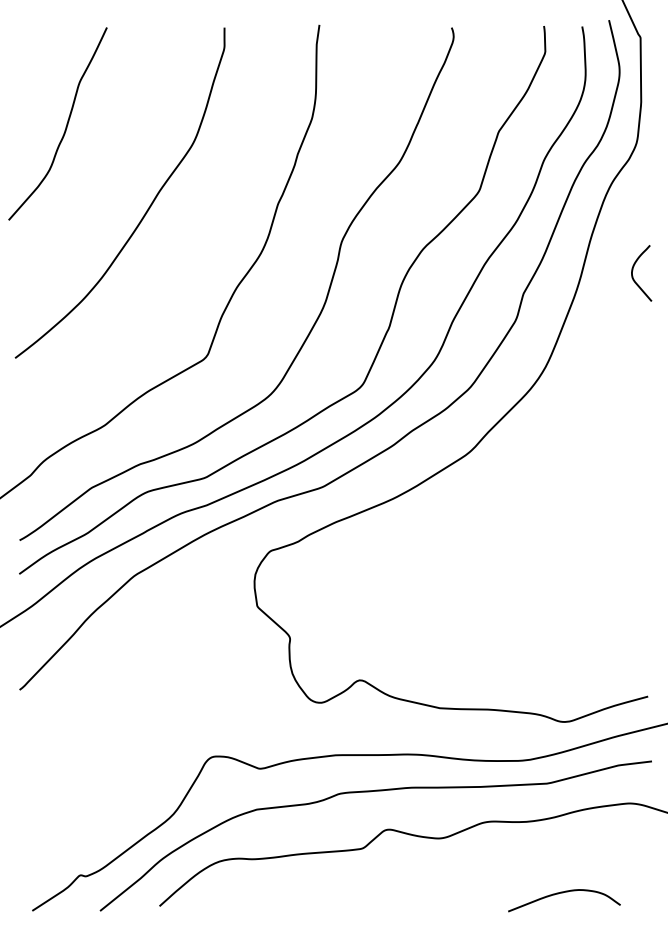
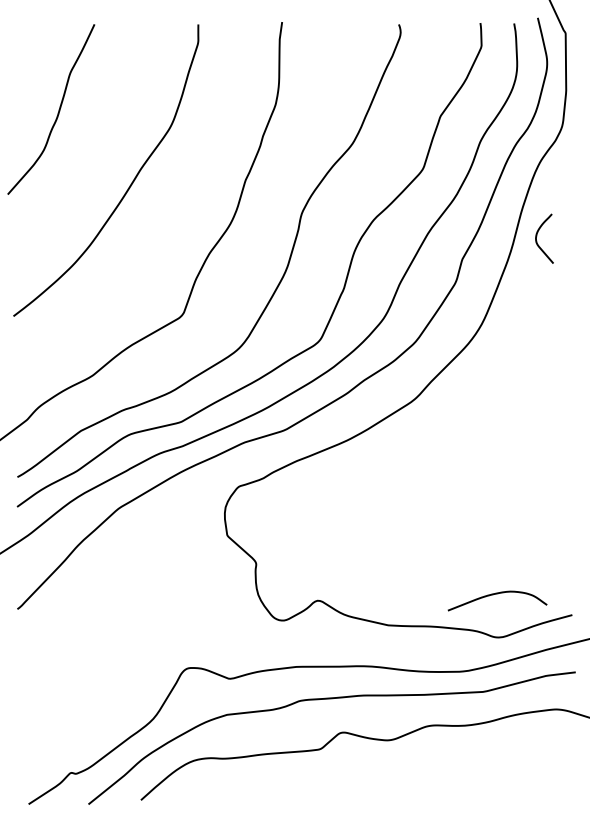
curve: (633, 270) -> (537, 236), moved
curve: (563, 893) -> (496, 594), moved

